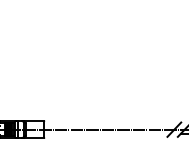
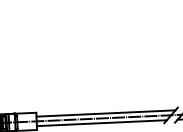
line: (111, 124) -> (105, 112), added
line: (107, 134) -> (102, 123), added

